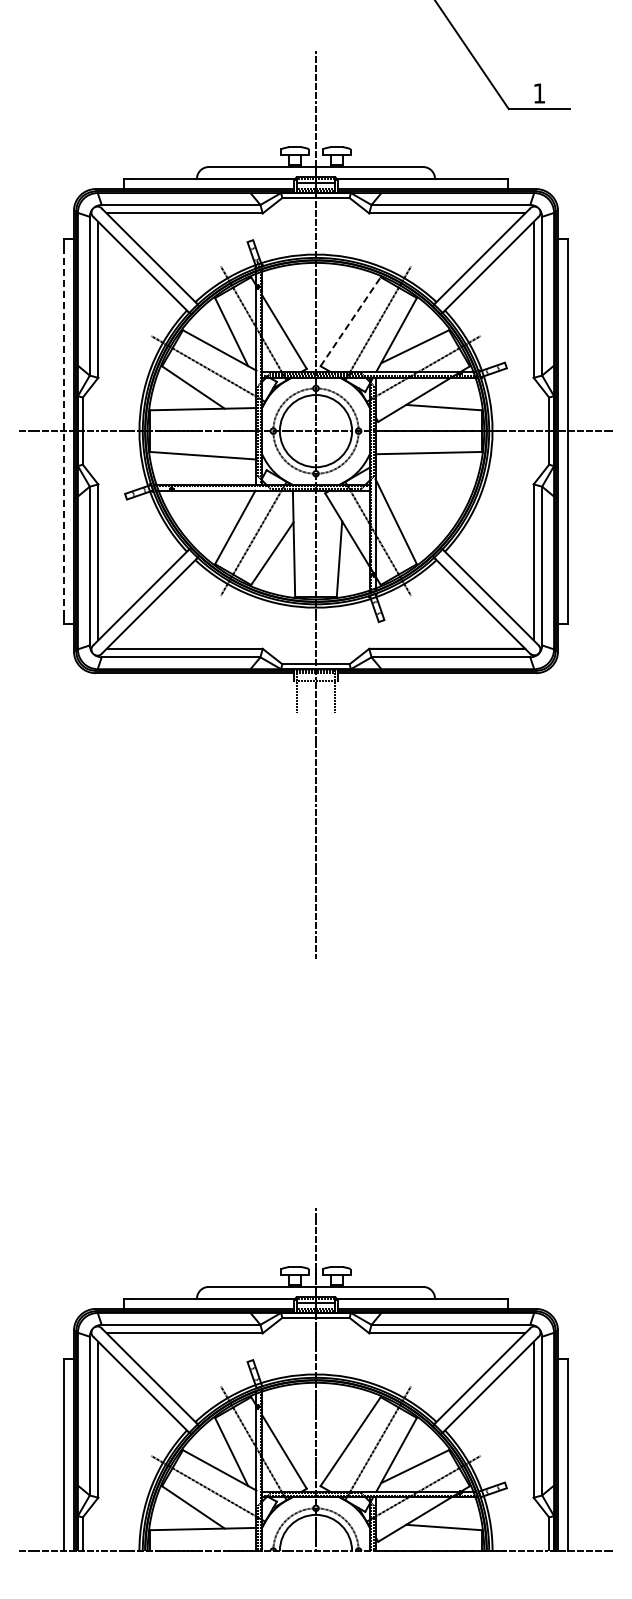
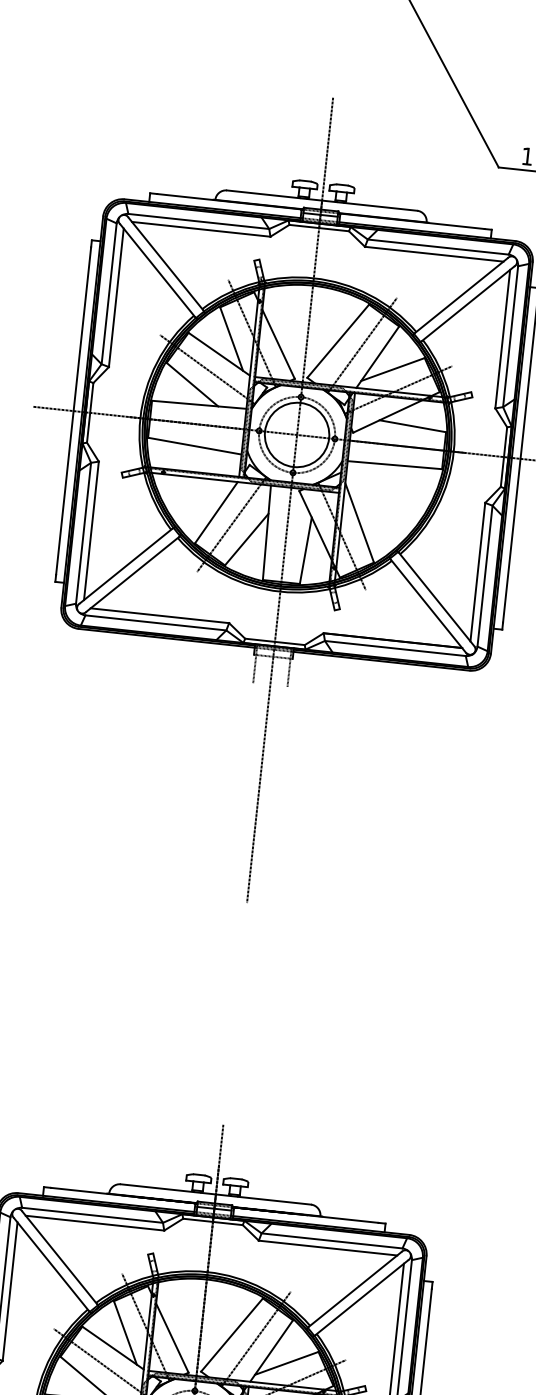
line: (350, 321) -> (338, 340), dashed -> solid
line: (64, 431) -> (73, 411), dashed -> solid

